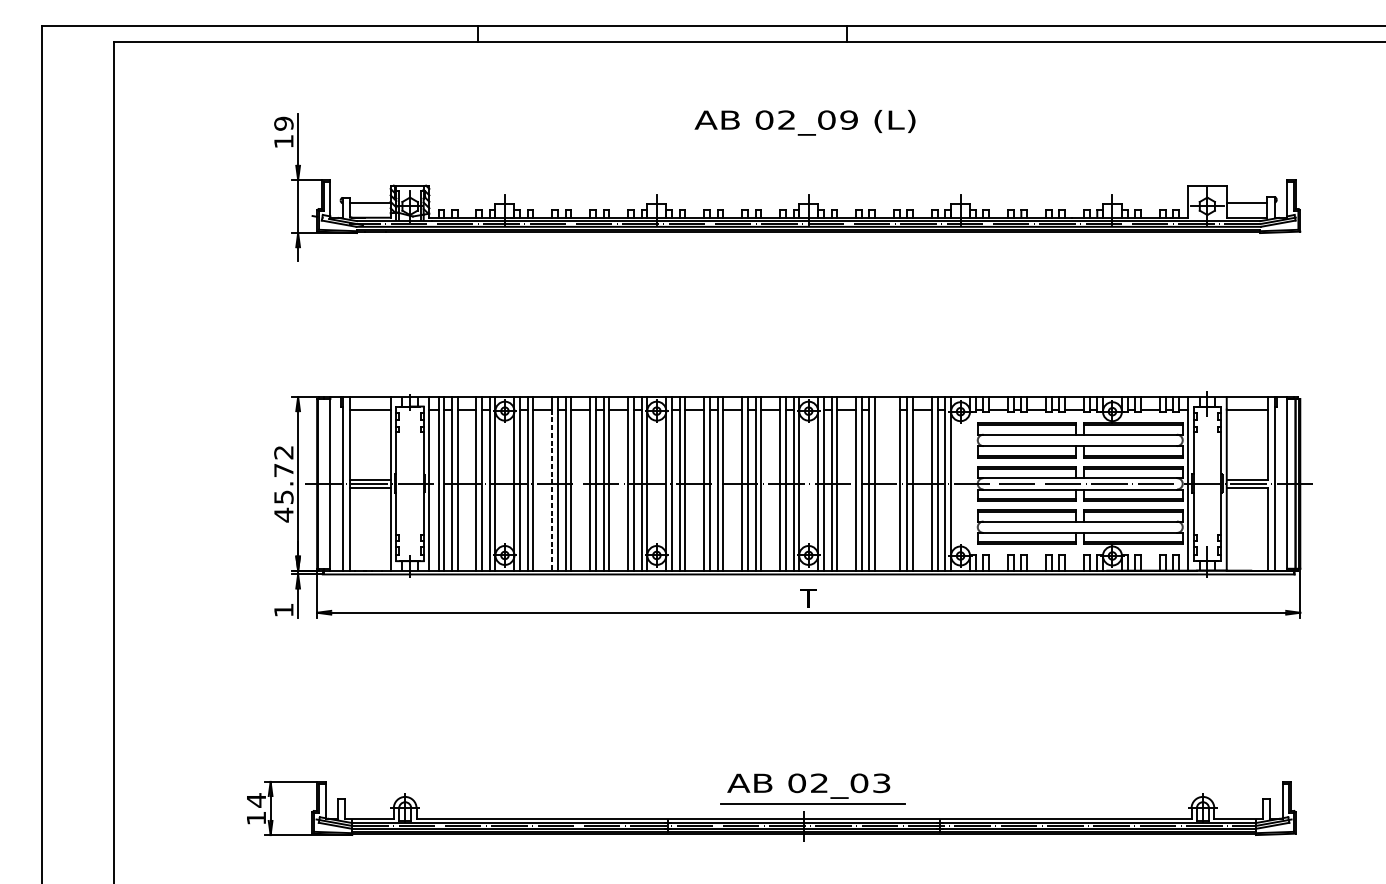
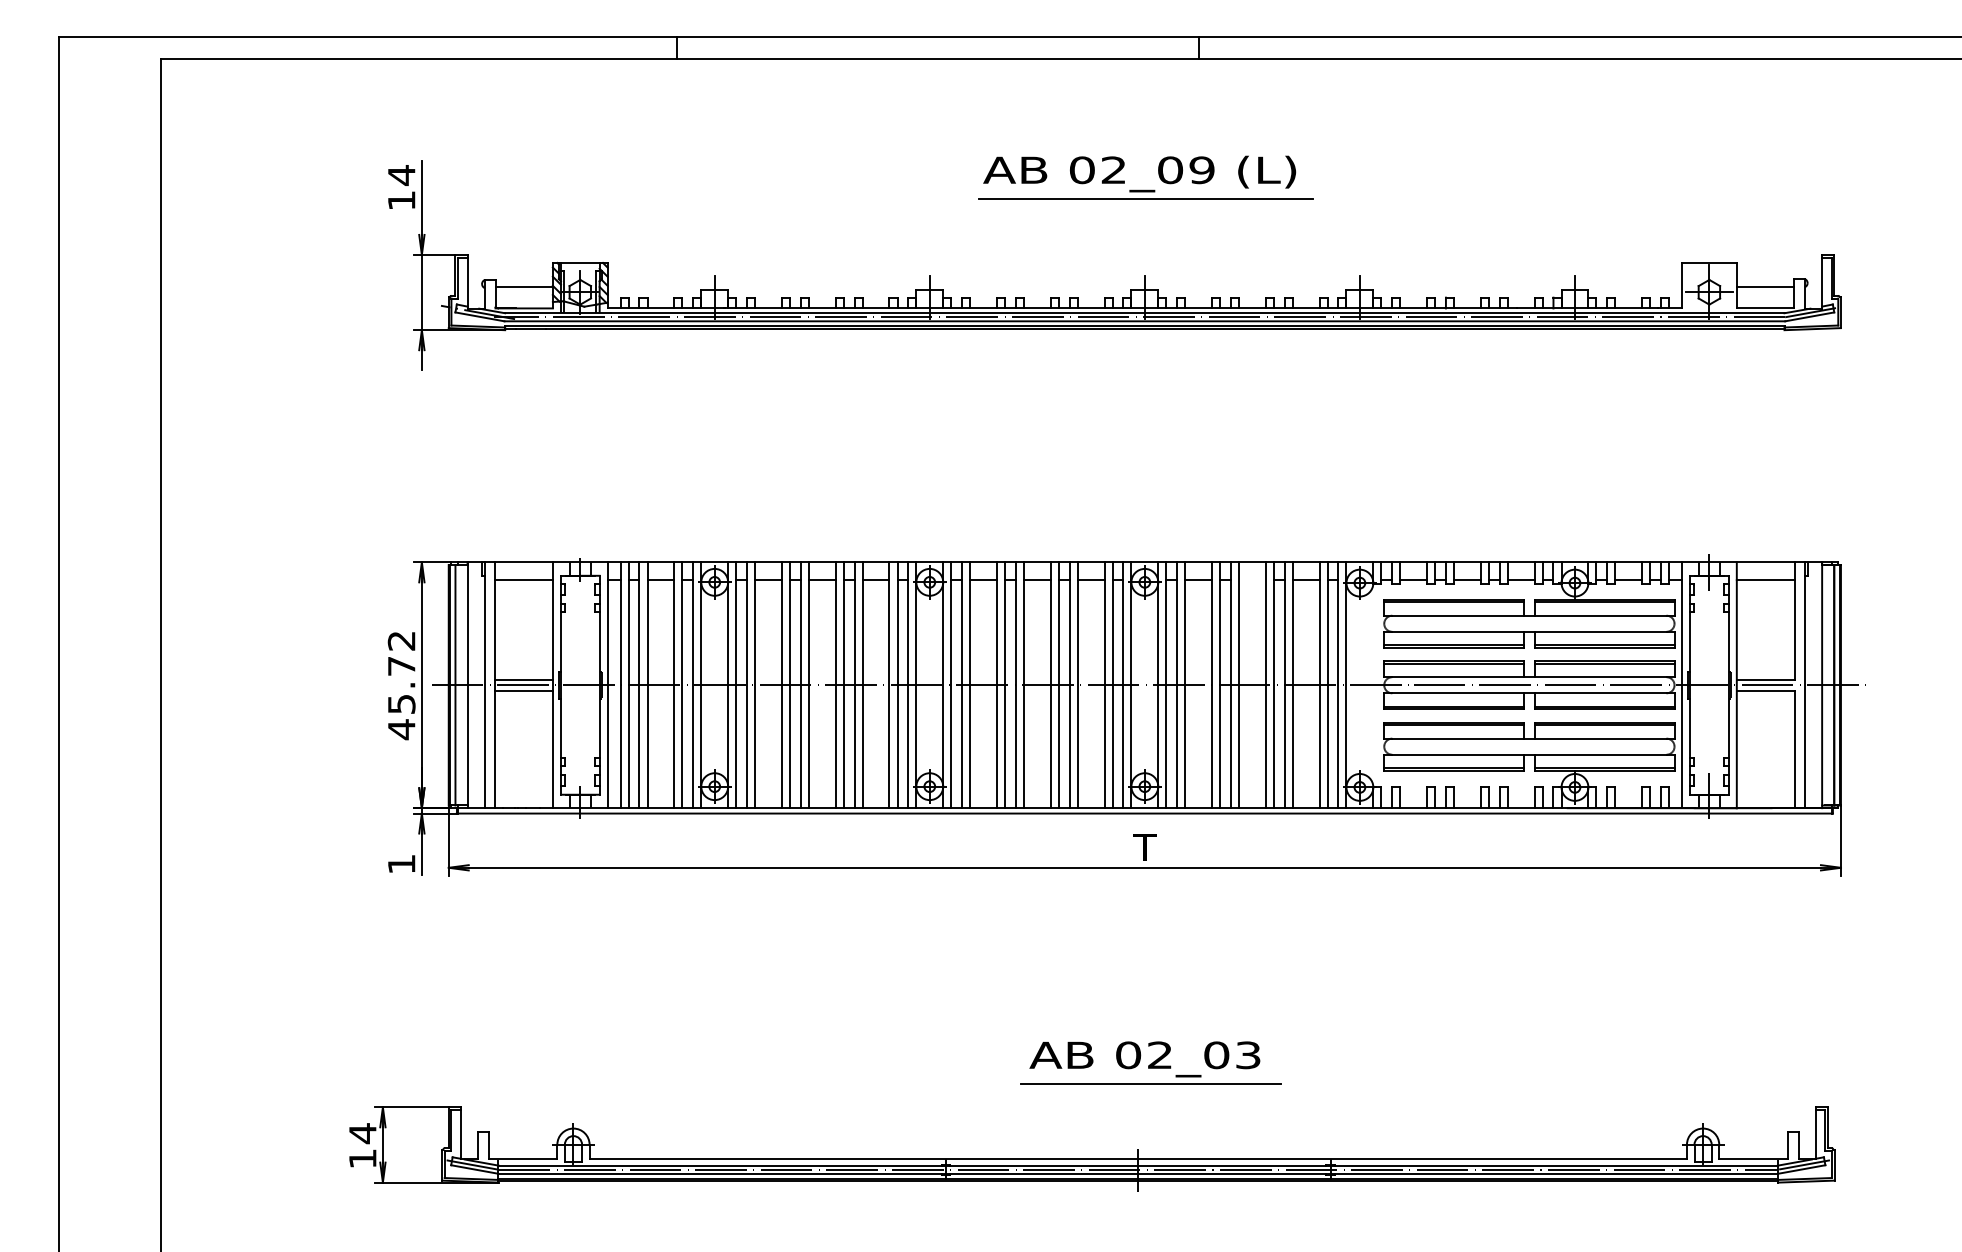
text: (283, 123) -> (401, 175), 19 -> 14
line: (809, 140) -> (1145, 199), added
line: (321, 484) -> (455, 685), added
line: (893, 484) -> (1265, 685), added
line: (552, 490) -> (781, 694), dashed -> solid
part: (812, 788) -> (1150, 1062), moved

